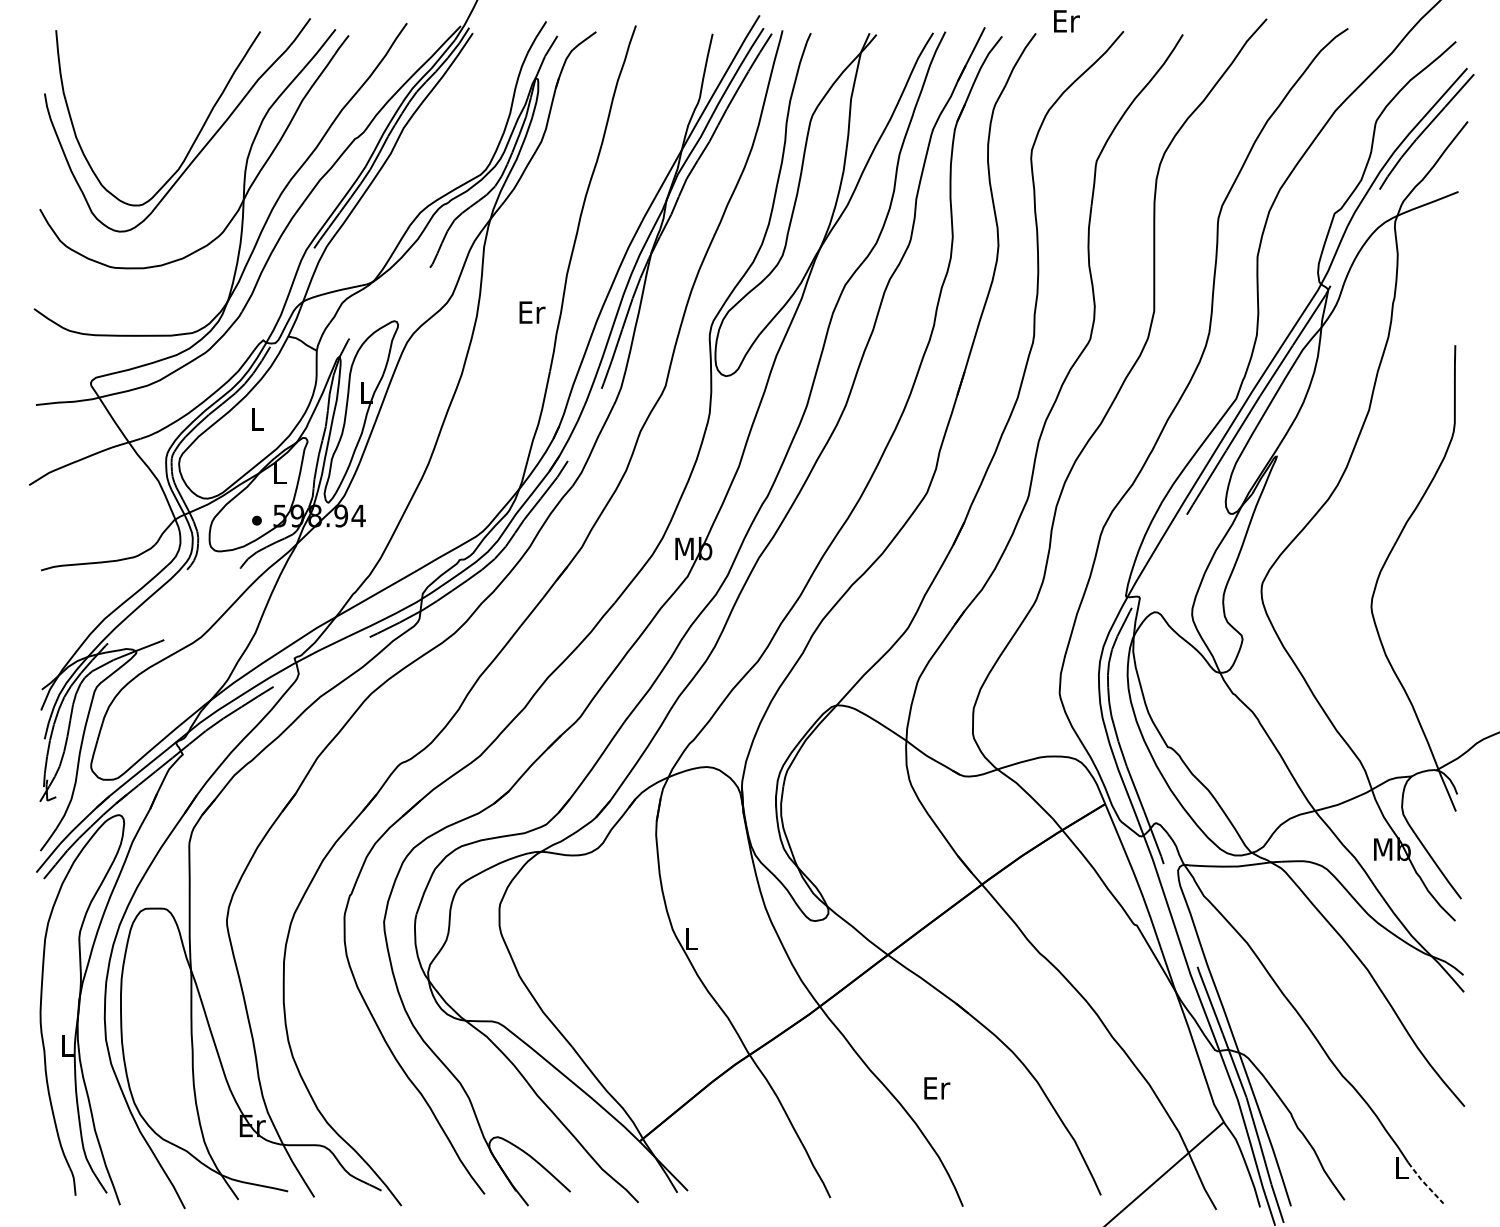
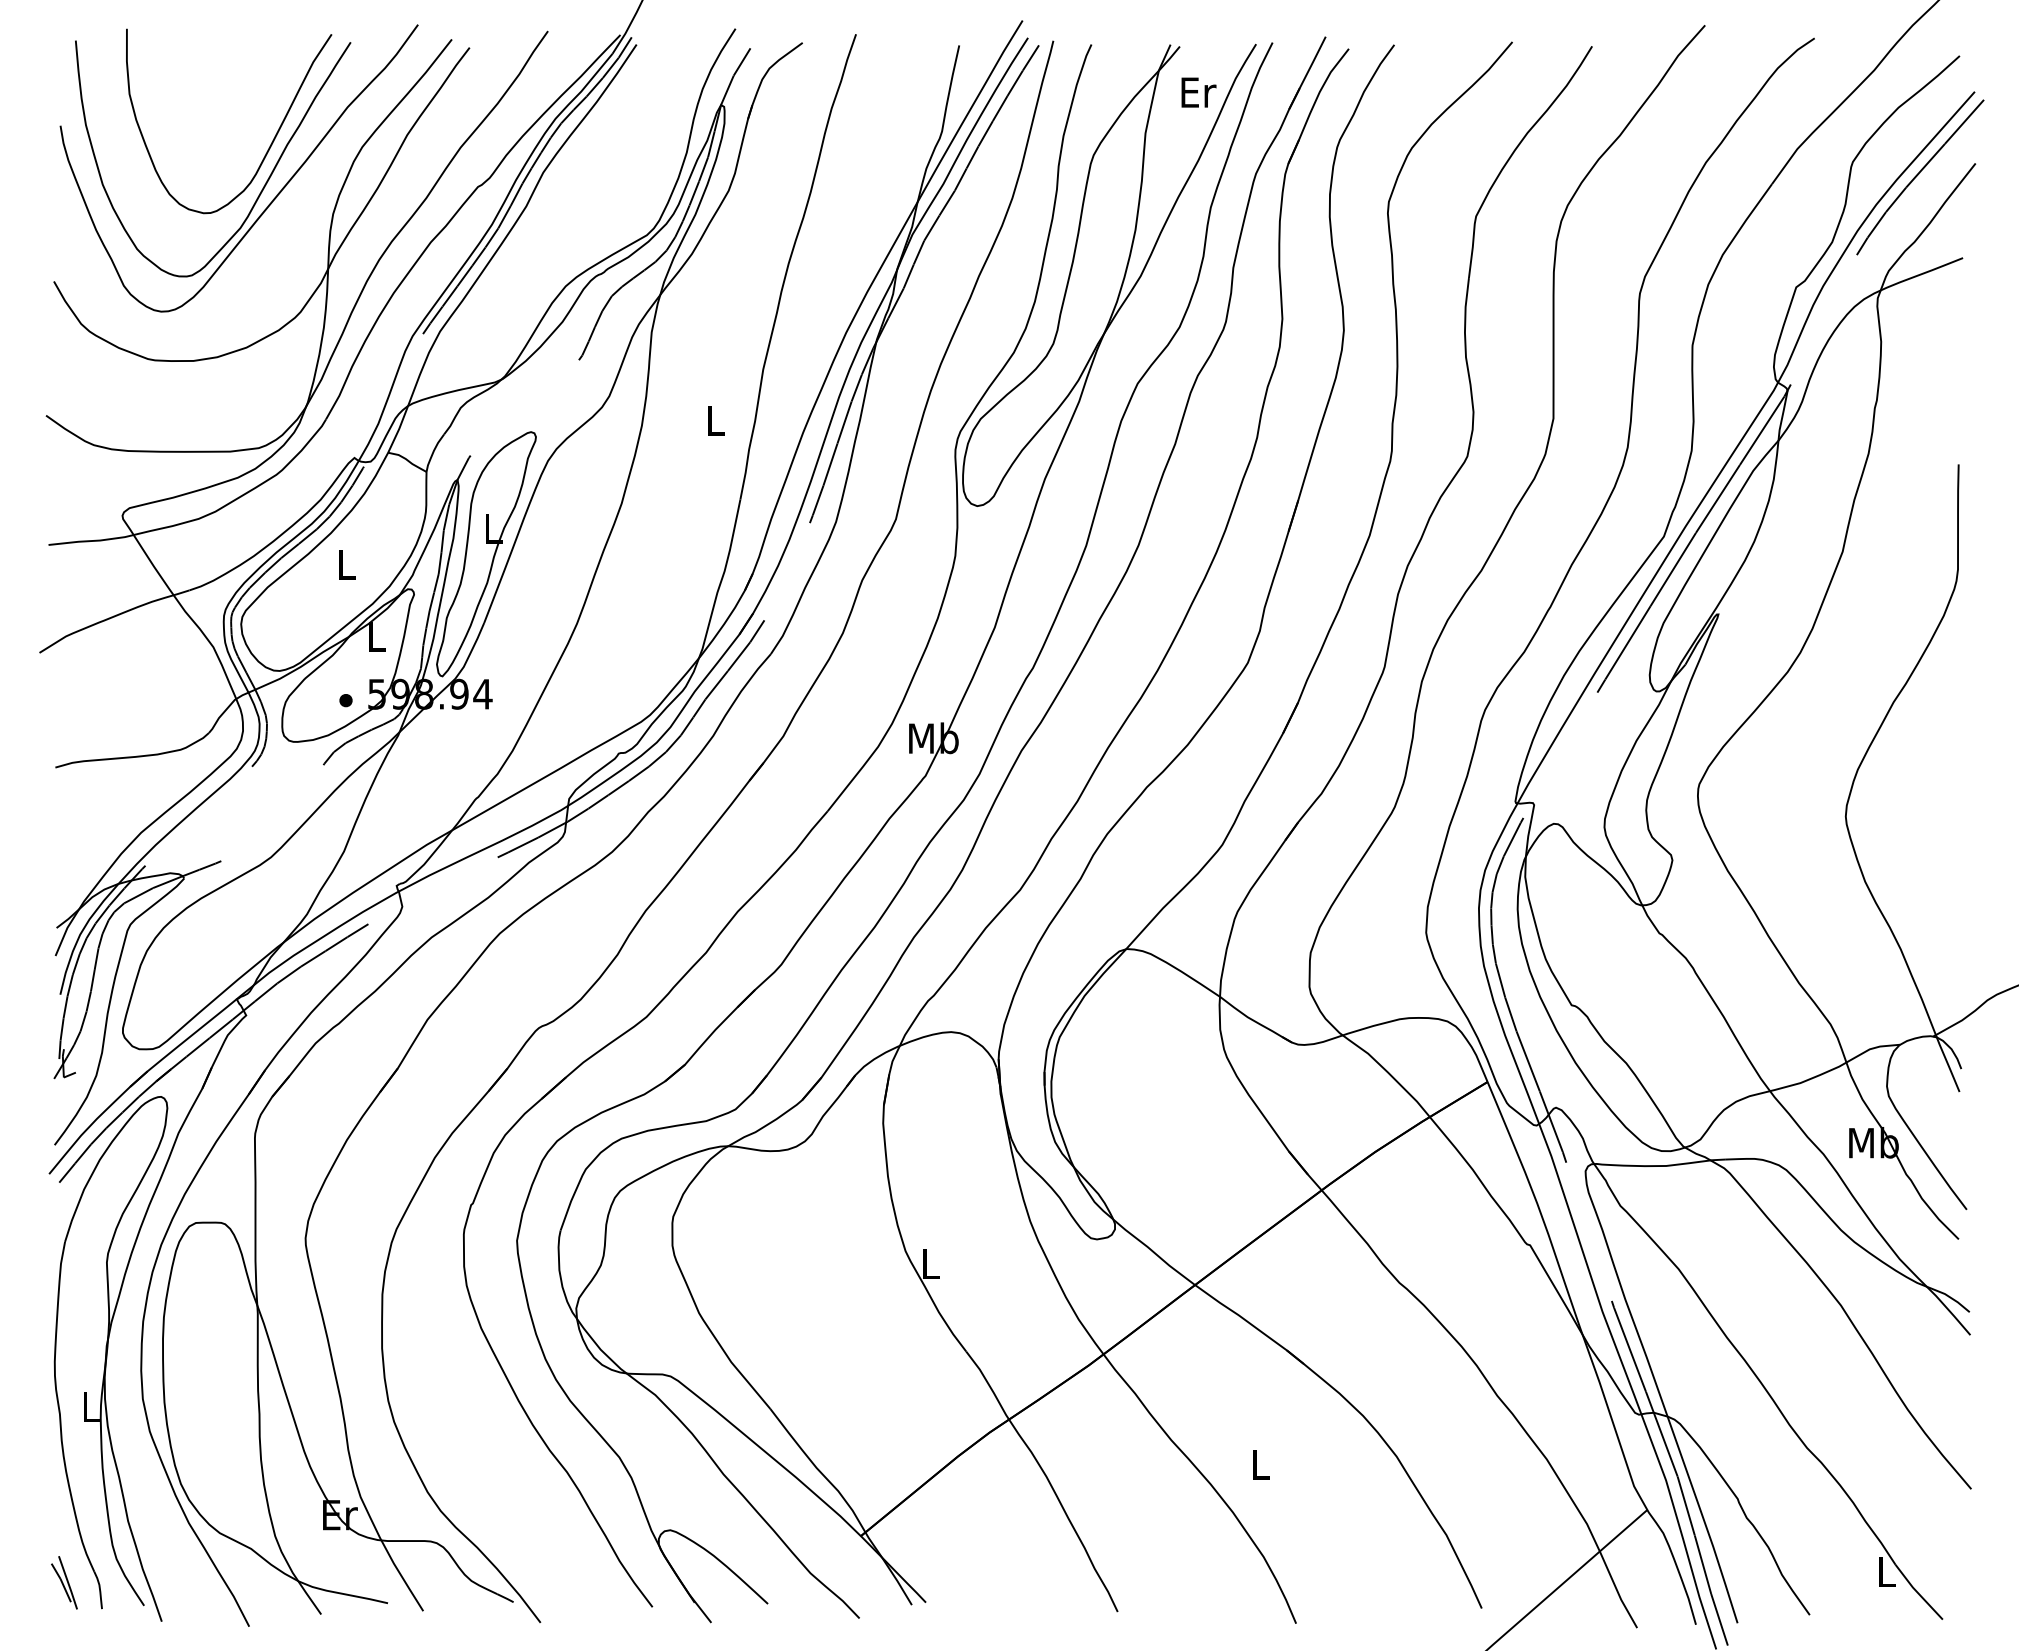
text: (1066, 21) -> (1198, 92), moved
curve: (199, 109) -> (268, 147), added
text: (532, 312) -> (716, 420), Er -> L
text: (937, 1088) -> (1261, 1464), Er -> L
part: (47, 1176) -> (64, 1582), added
line: (1424, 1183) -> (1917, 1592), dashed -> solid

